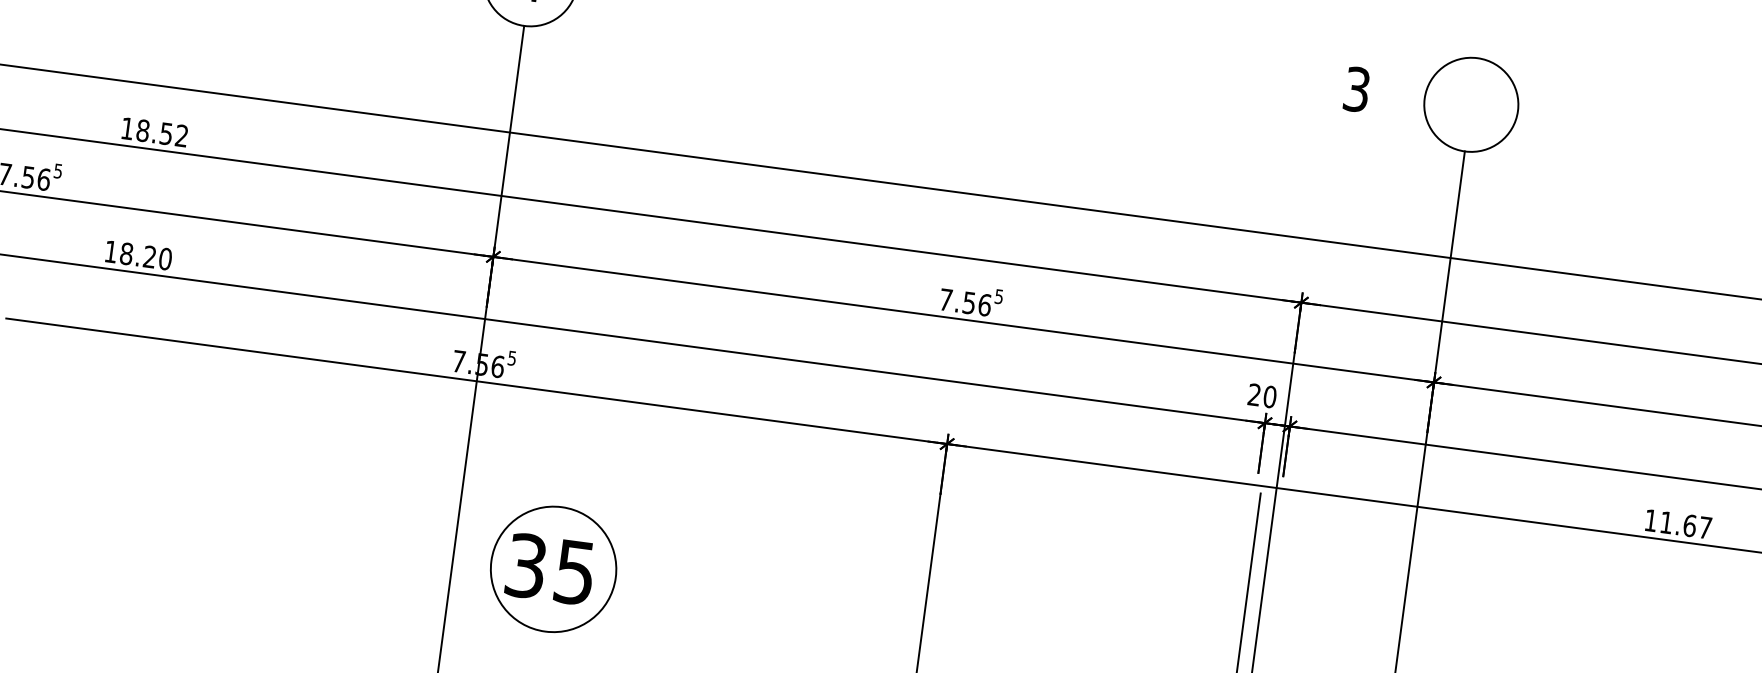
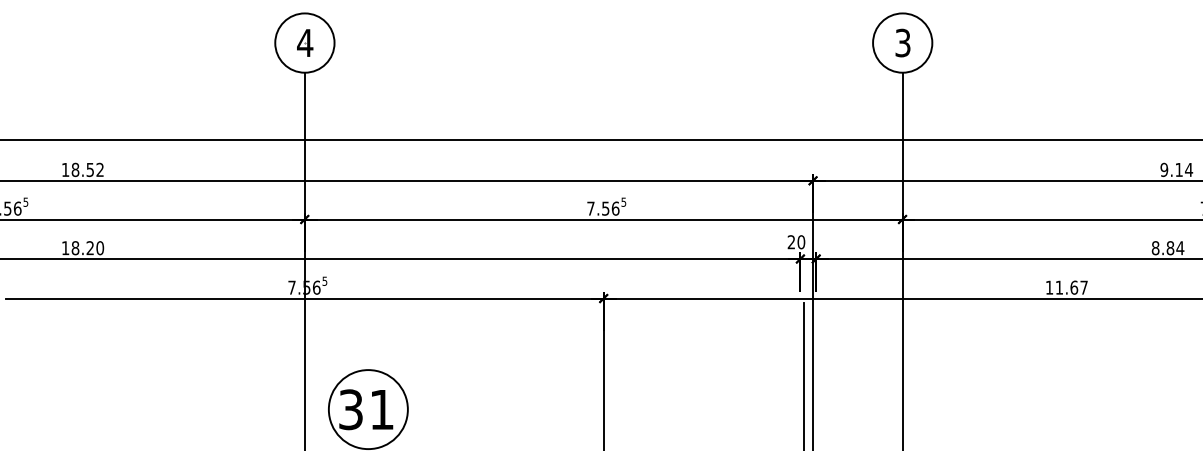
part: (1356, 88) -> (902, 42), moved
text: (574, 573) -> (381, 410), 35 -> 31

